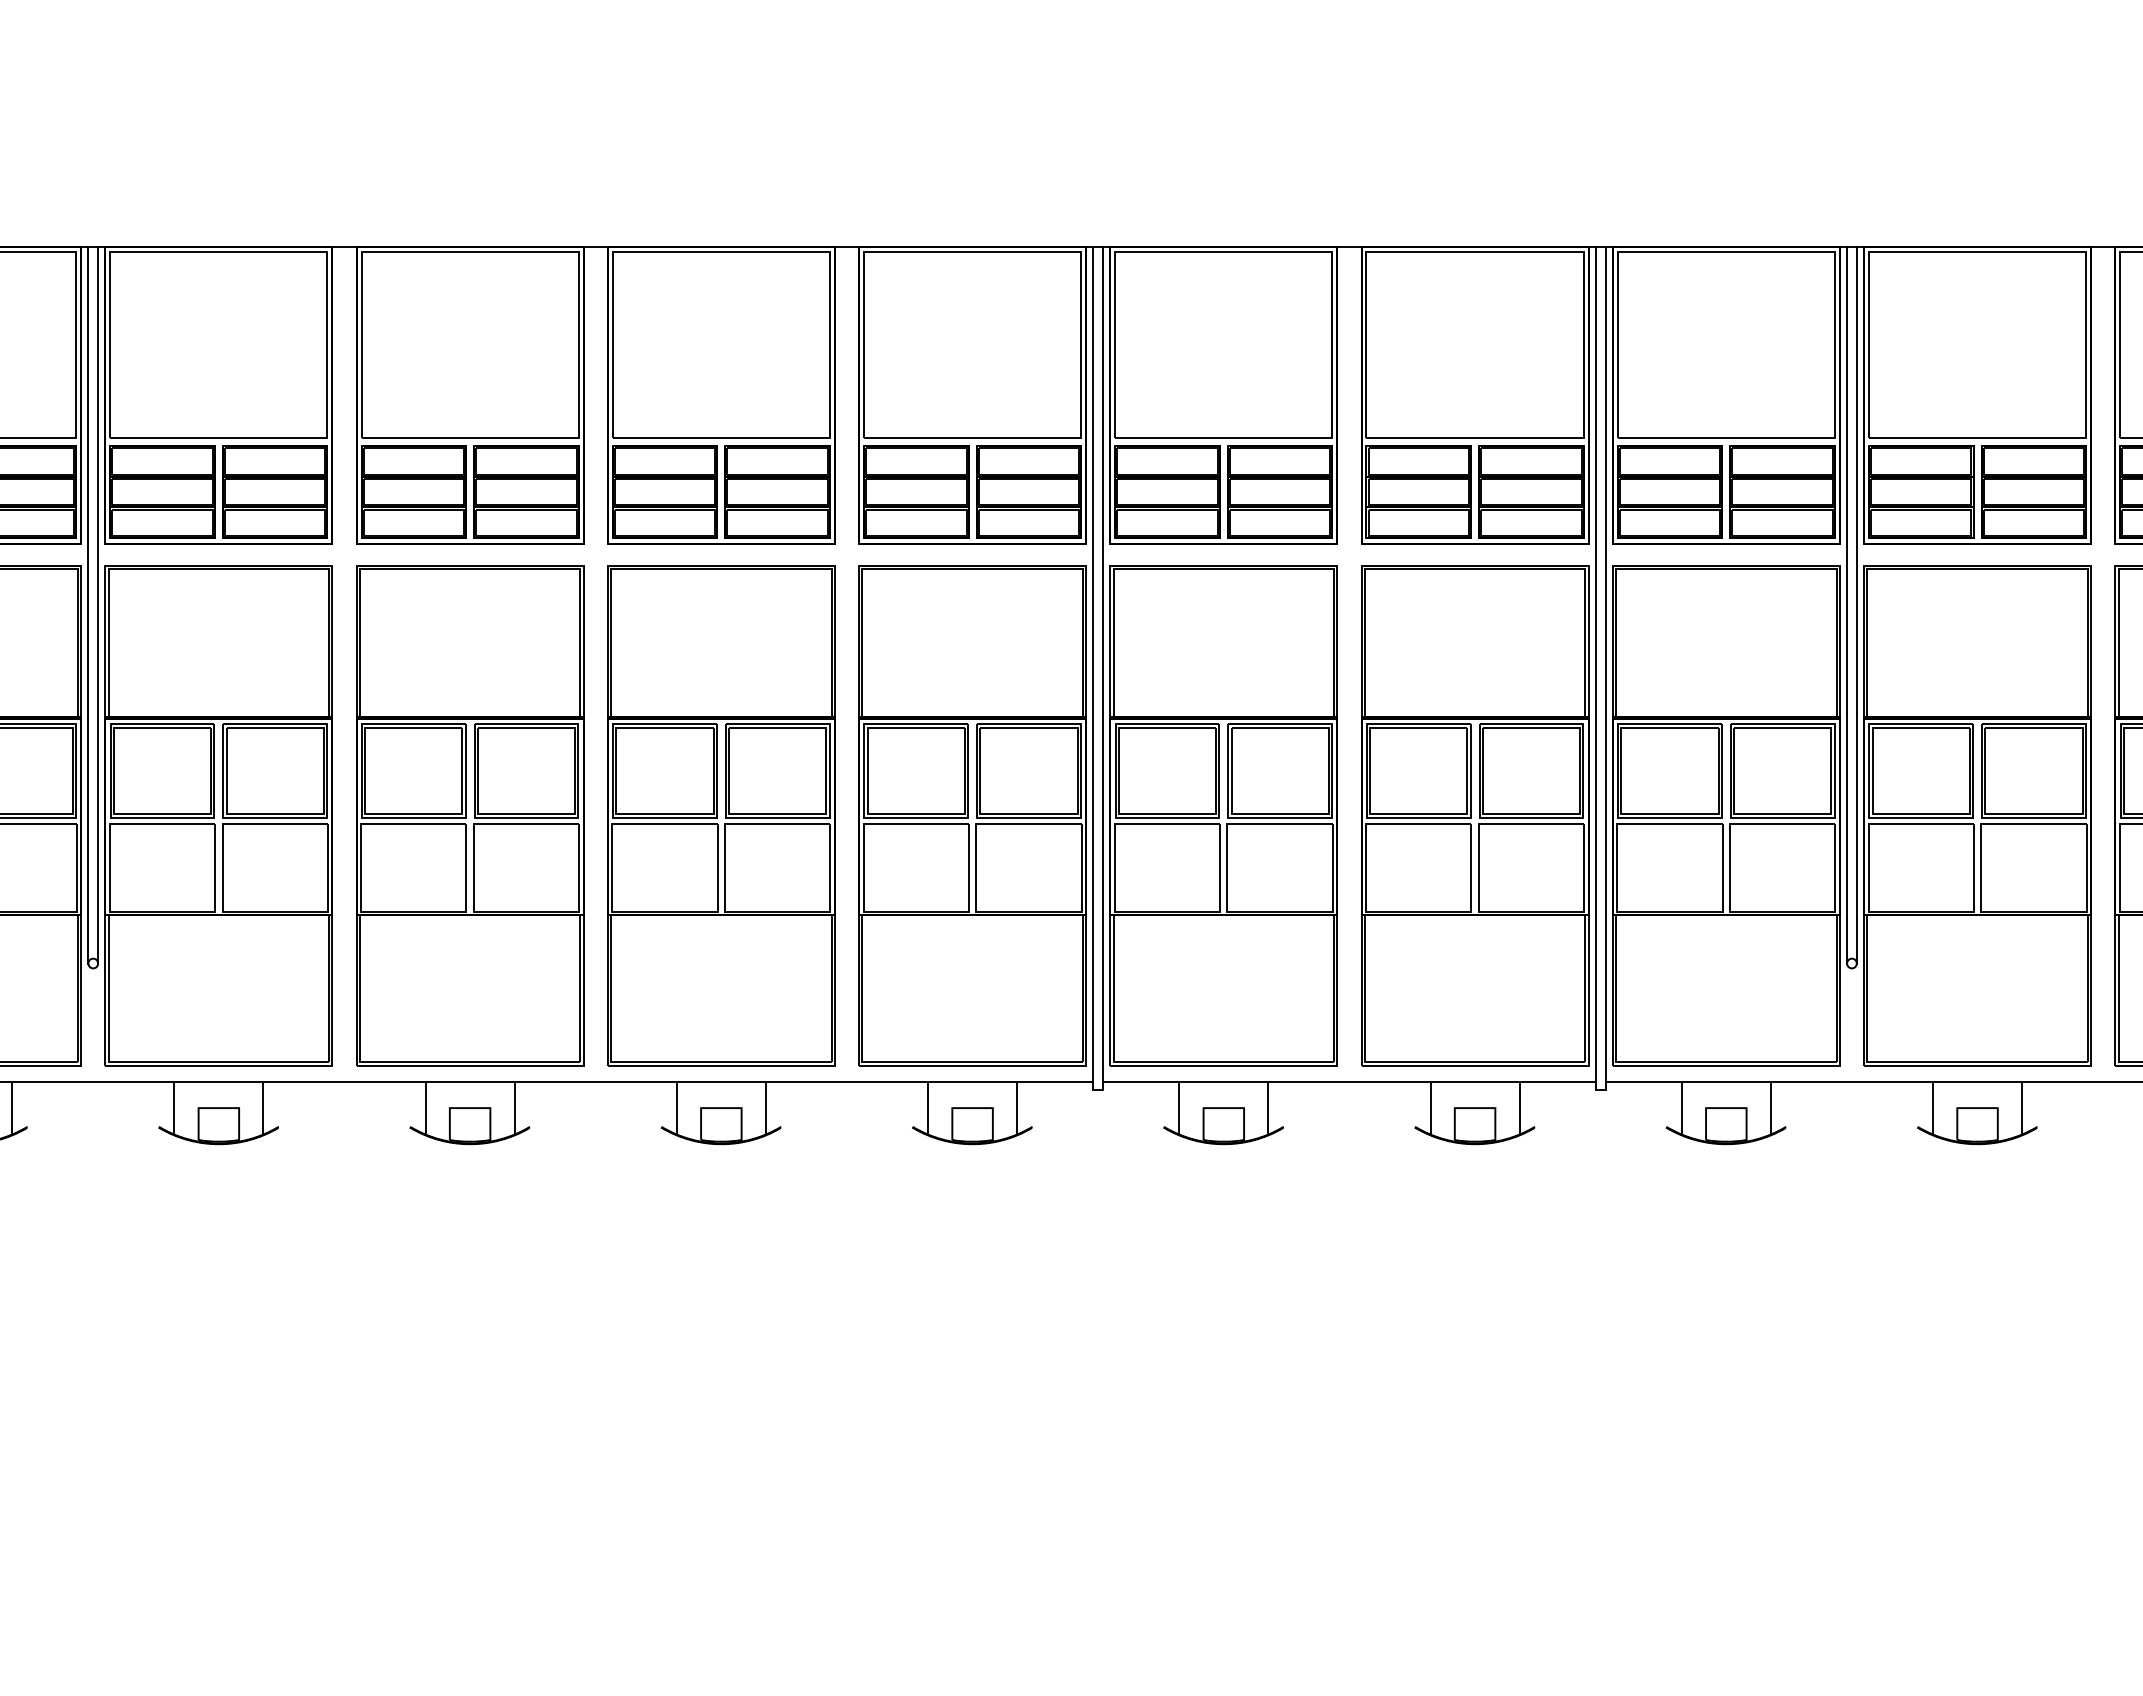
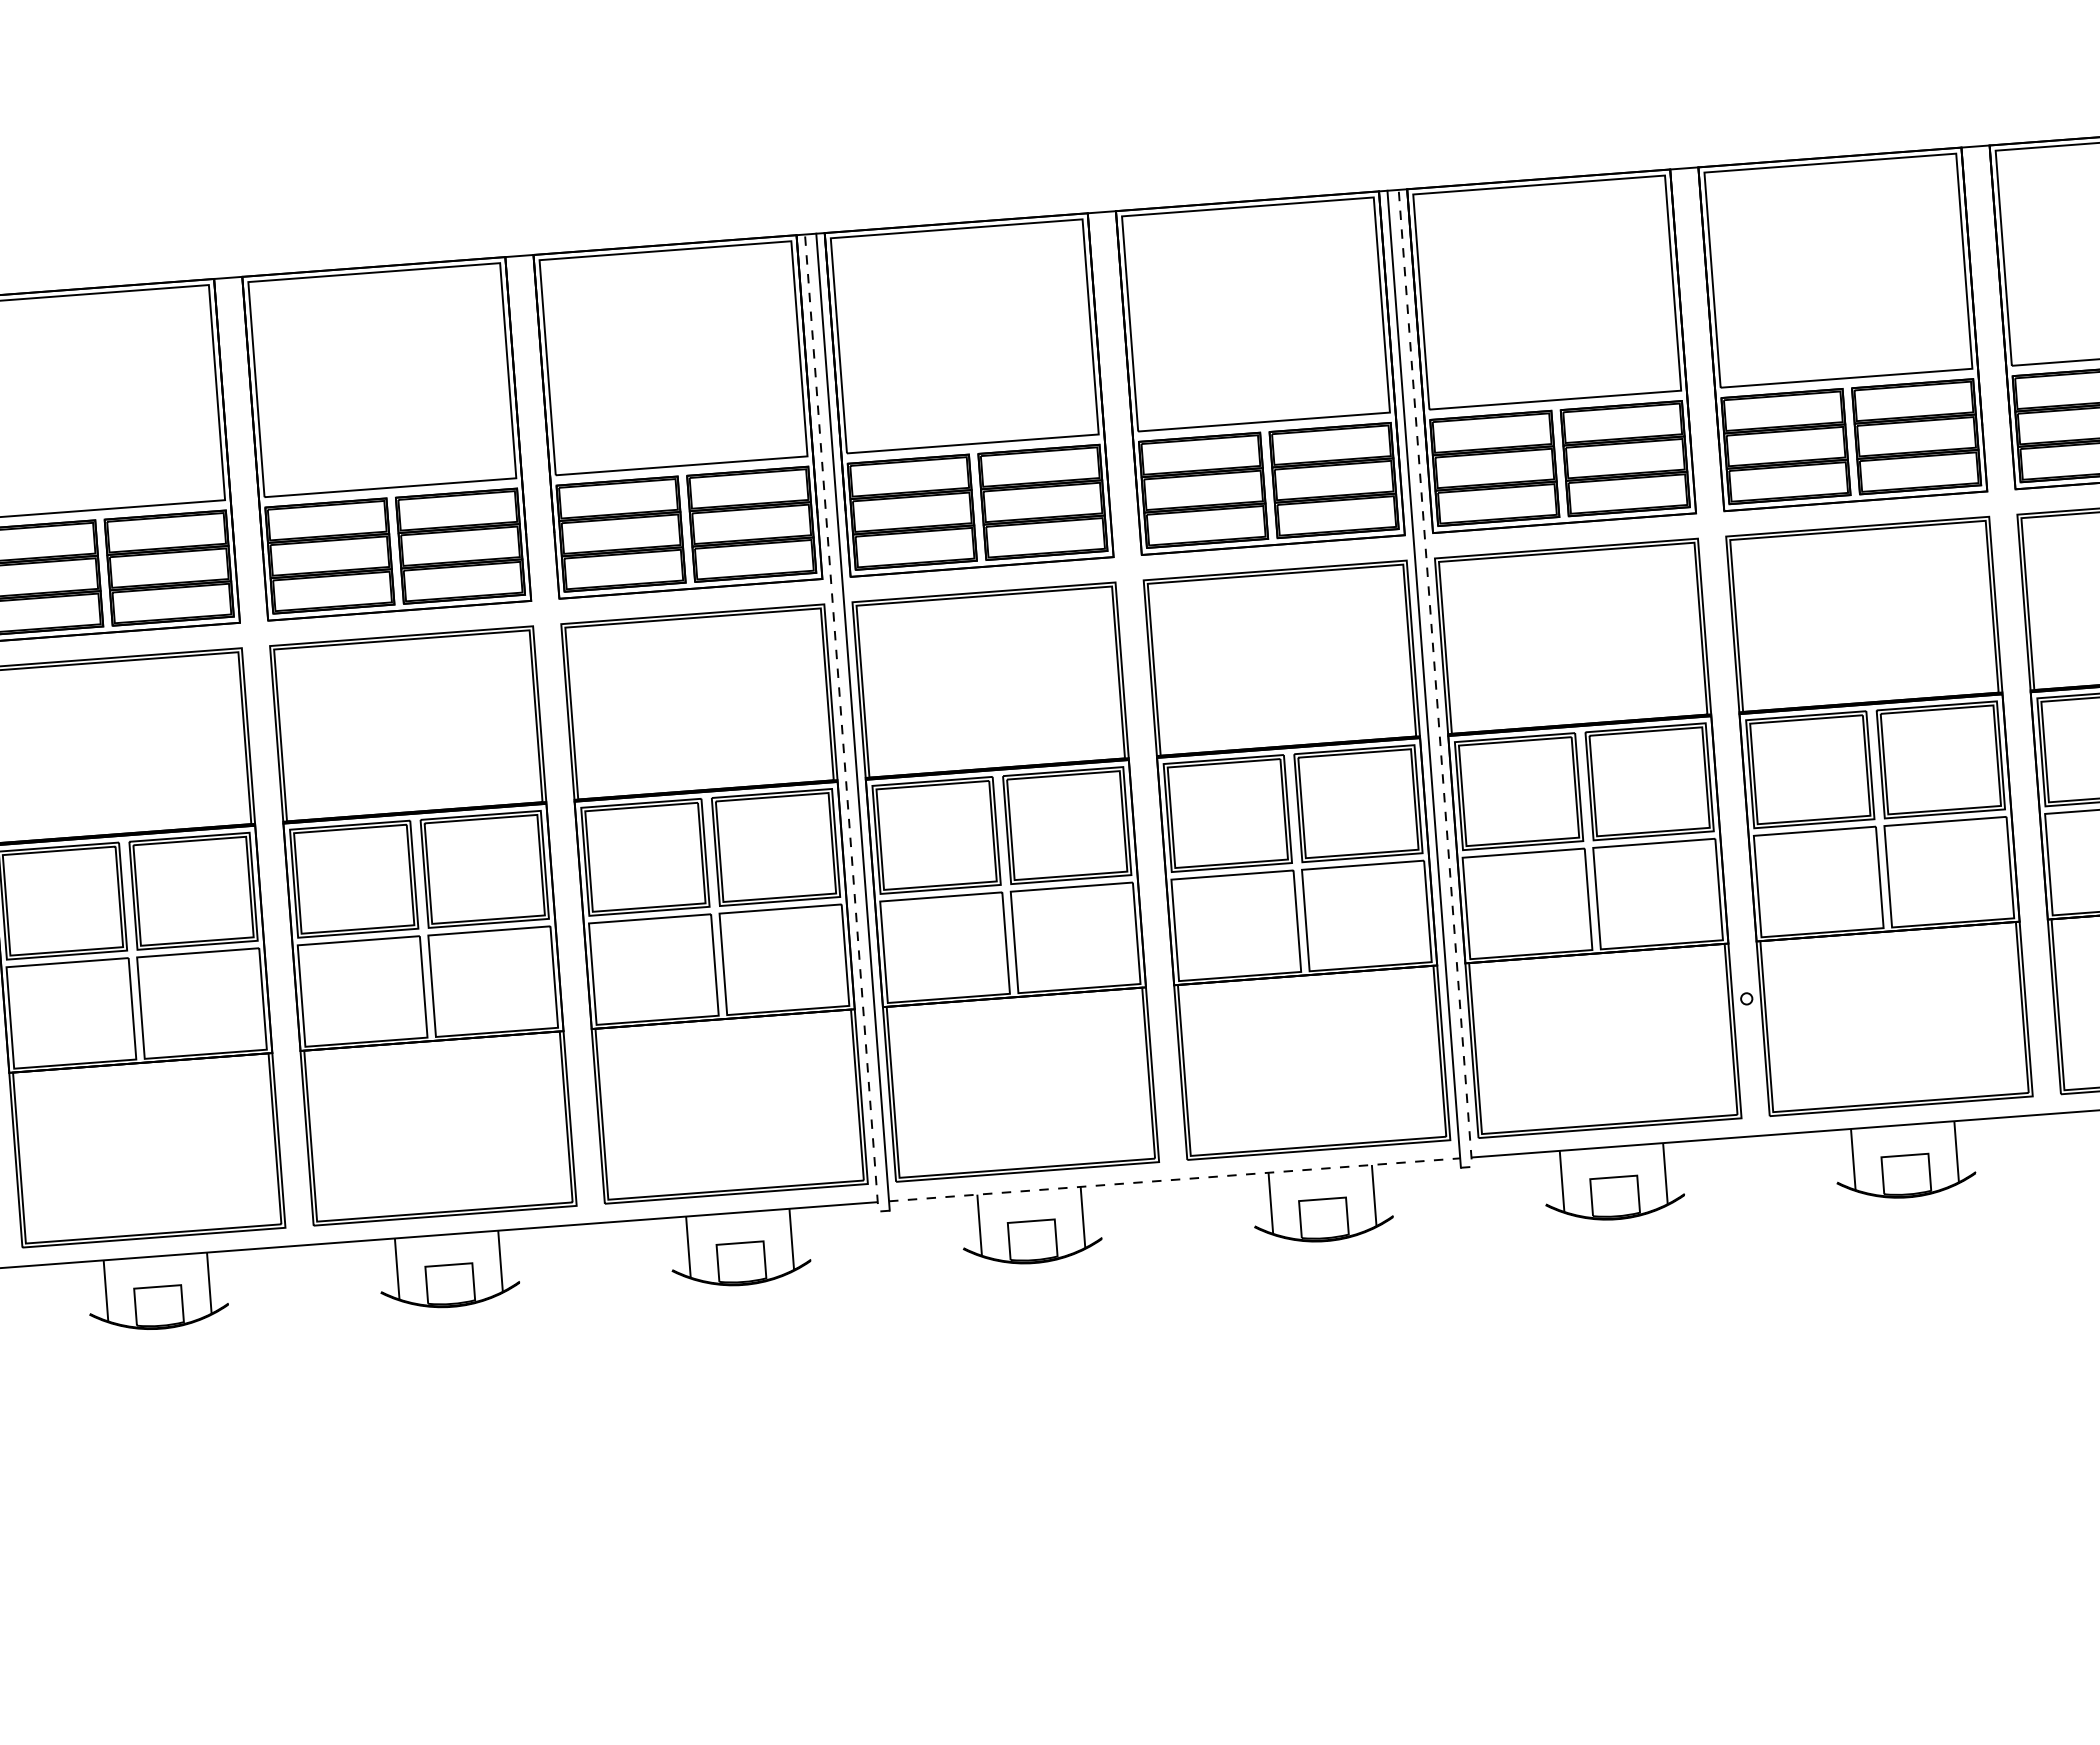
line: (1847, 605) -> (1710, 584), removed
line: (1856, 605) -> (1720, 583), removed
line: (1093, 674) -> (842, 729), solid -> dashed
line: (1605, 674) -> (1435, 685), solid -> dashed
line: (1349, 1081) -> (1174, 1179), solid -> dashed

